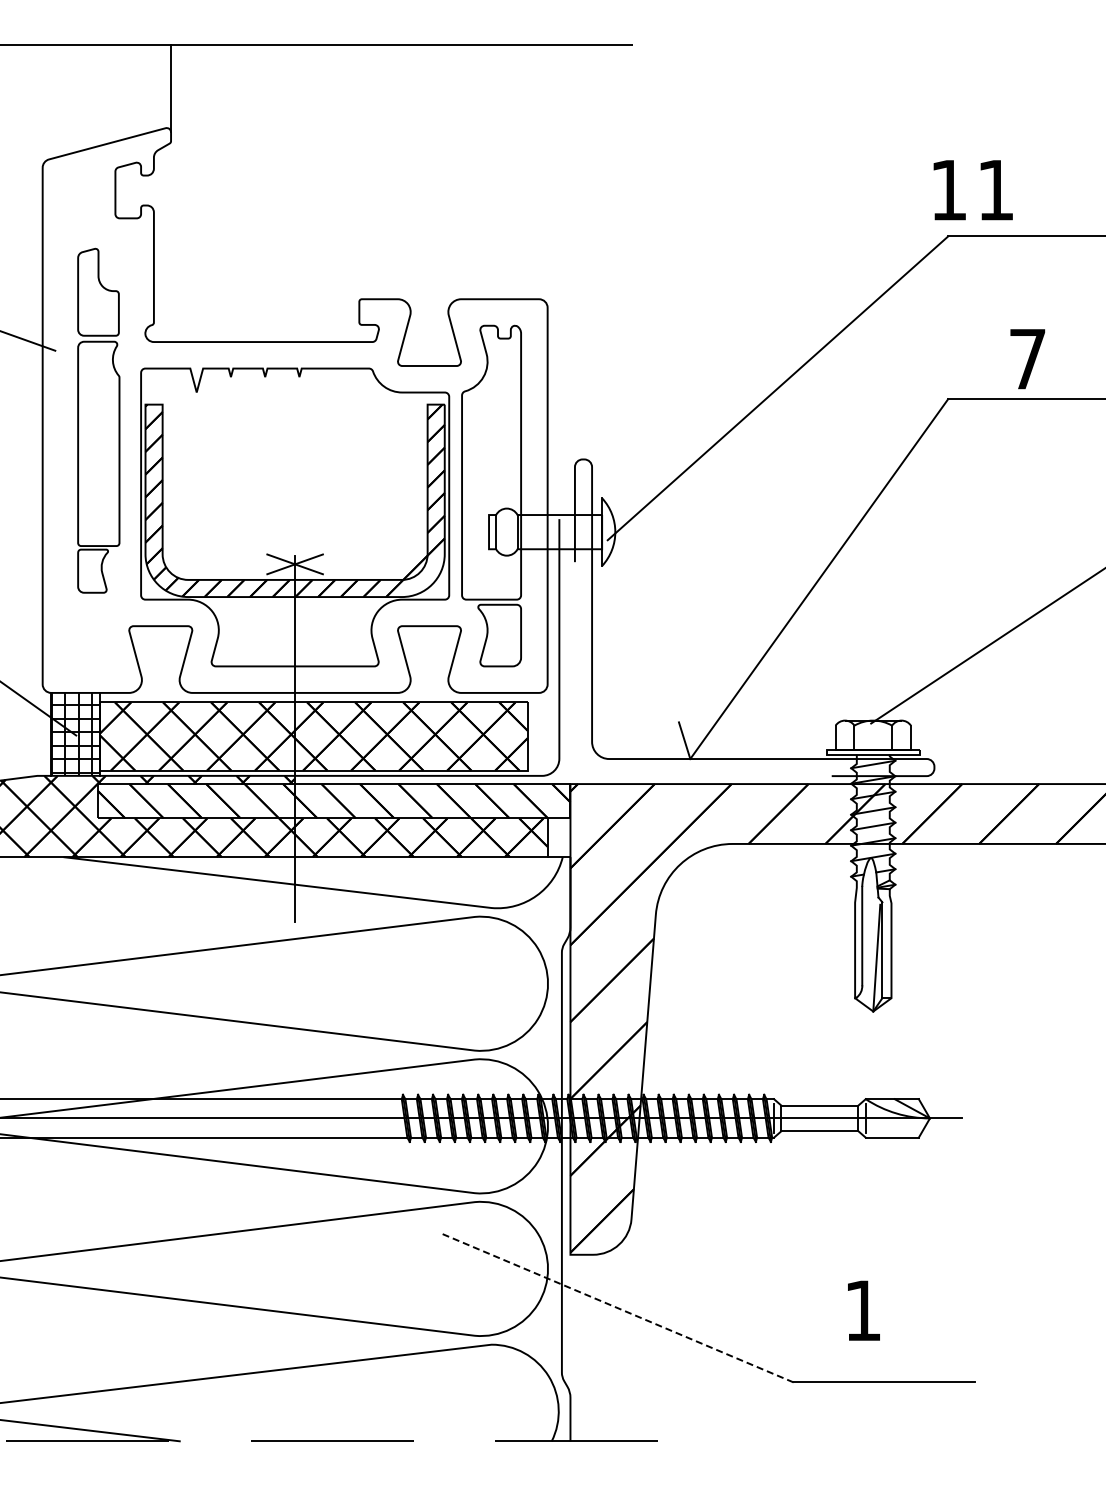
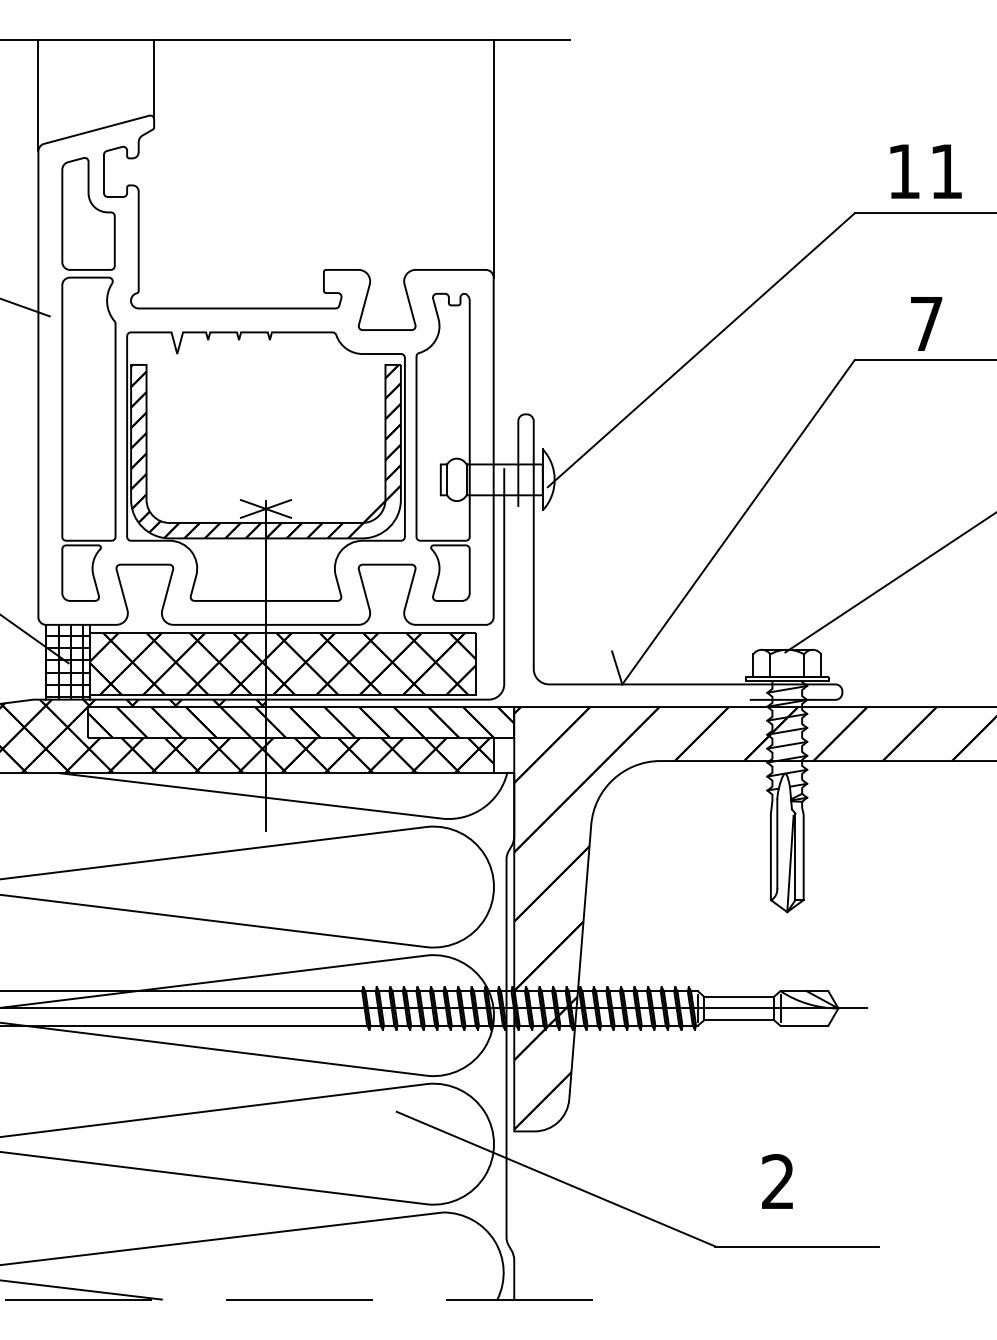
line: (42, 105) -> (38, 95), added
line: (547, 175) -> (493, 158), added
text: (972, 190) -> (925, 171), moved
part: (98, 420) -> (88, 379), size x1.43
line: (616, 1307) -> (555, 1178), dashed -> solid
text: (862, 1309) -> (777, 1180), 1 -> 2

